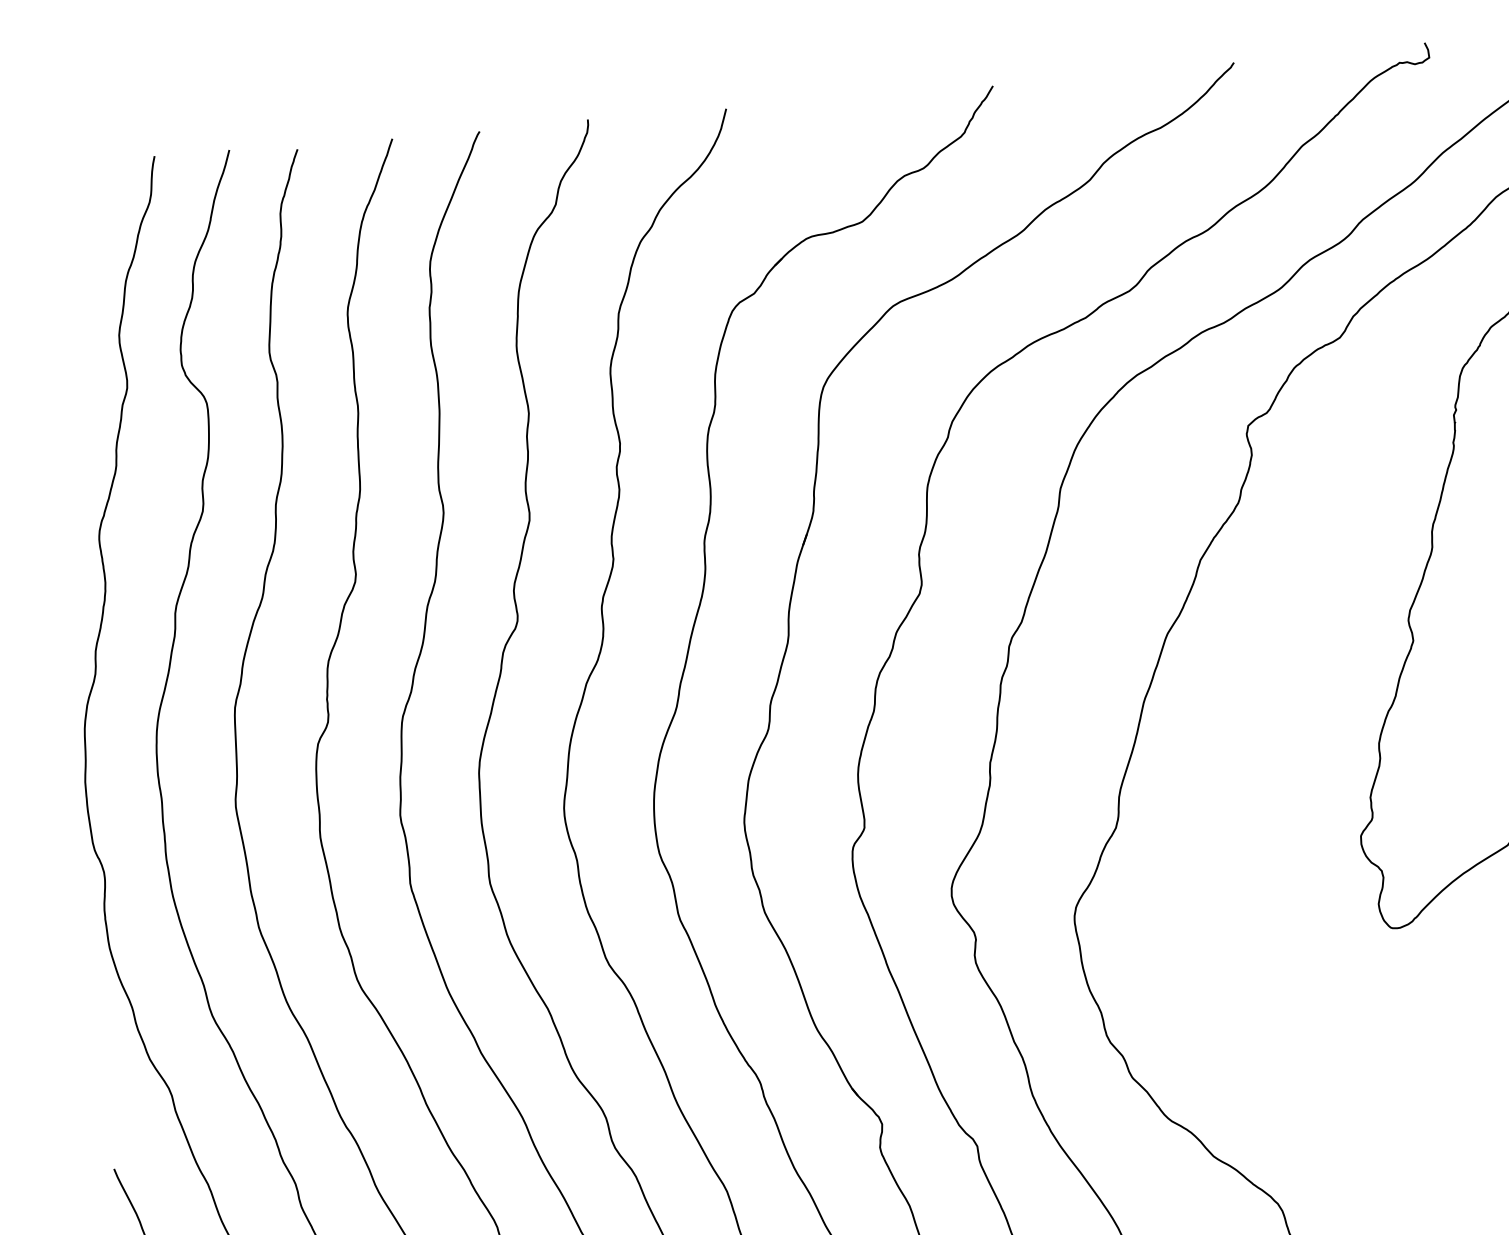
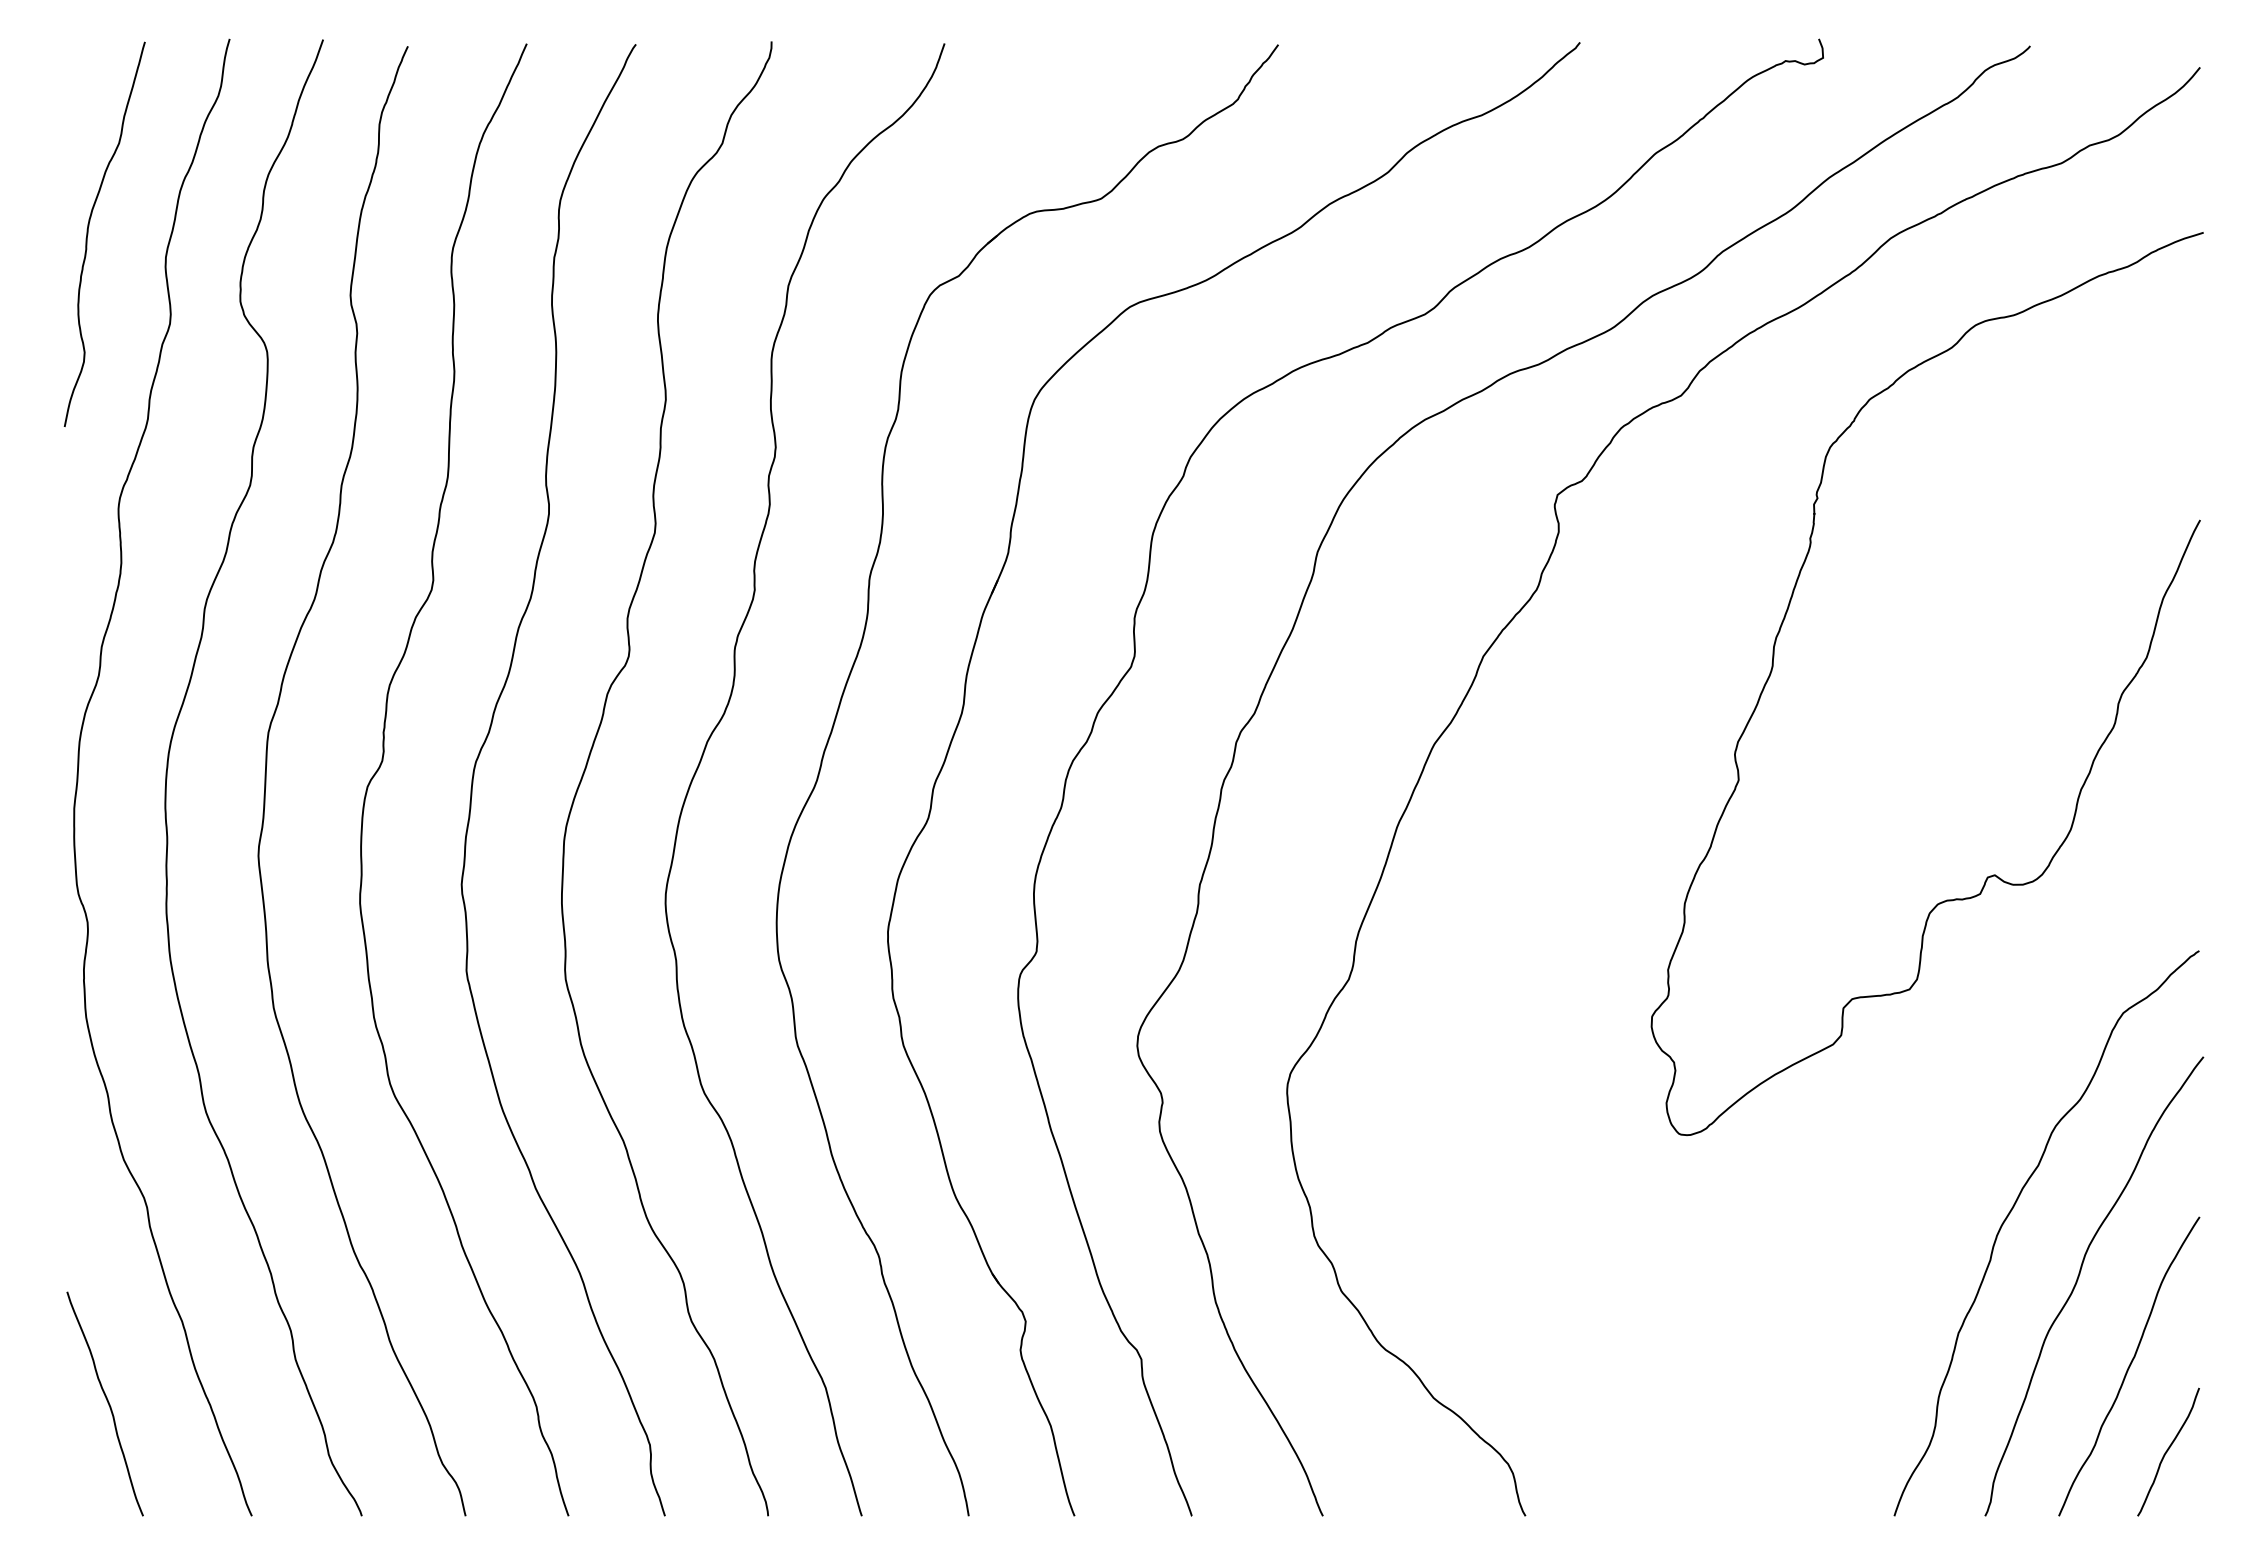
curve: (55, 322) -> (88, 234), added

